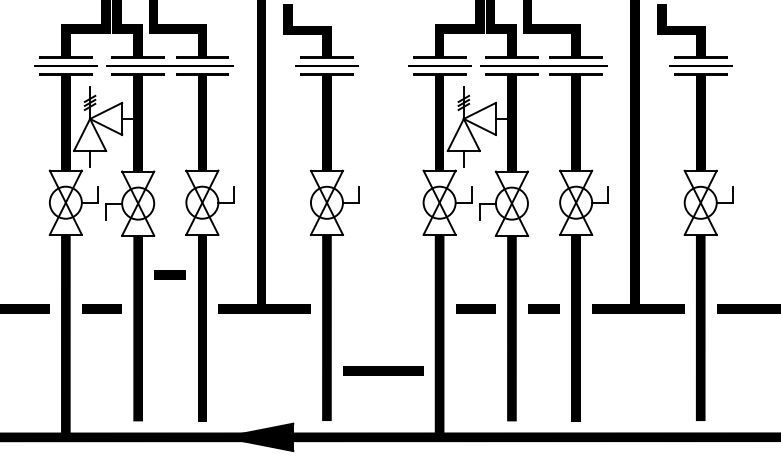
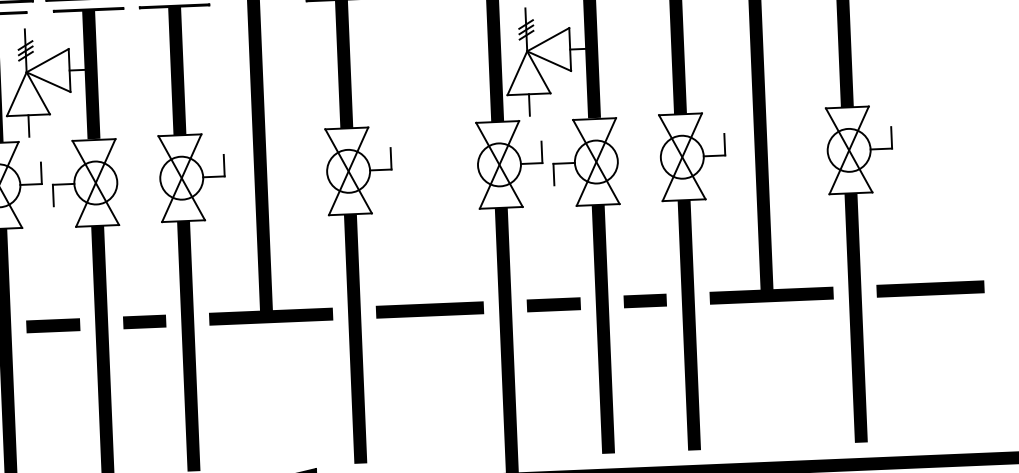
line: (169, 274) -> (143, 321), moved
line: (383, 370) -> (430, 309), moved

